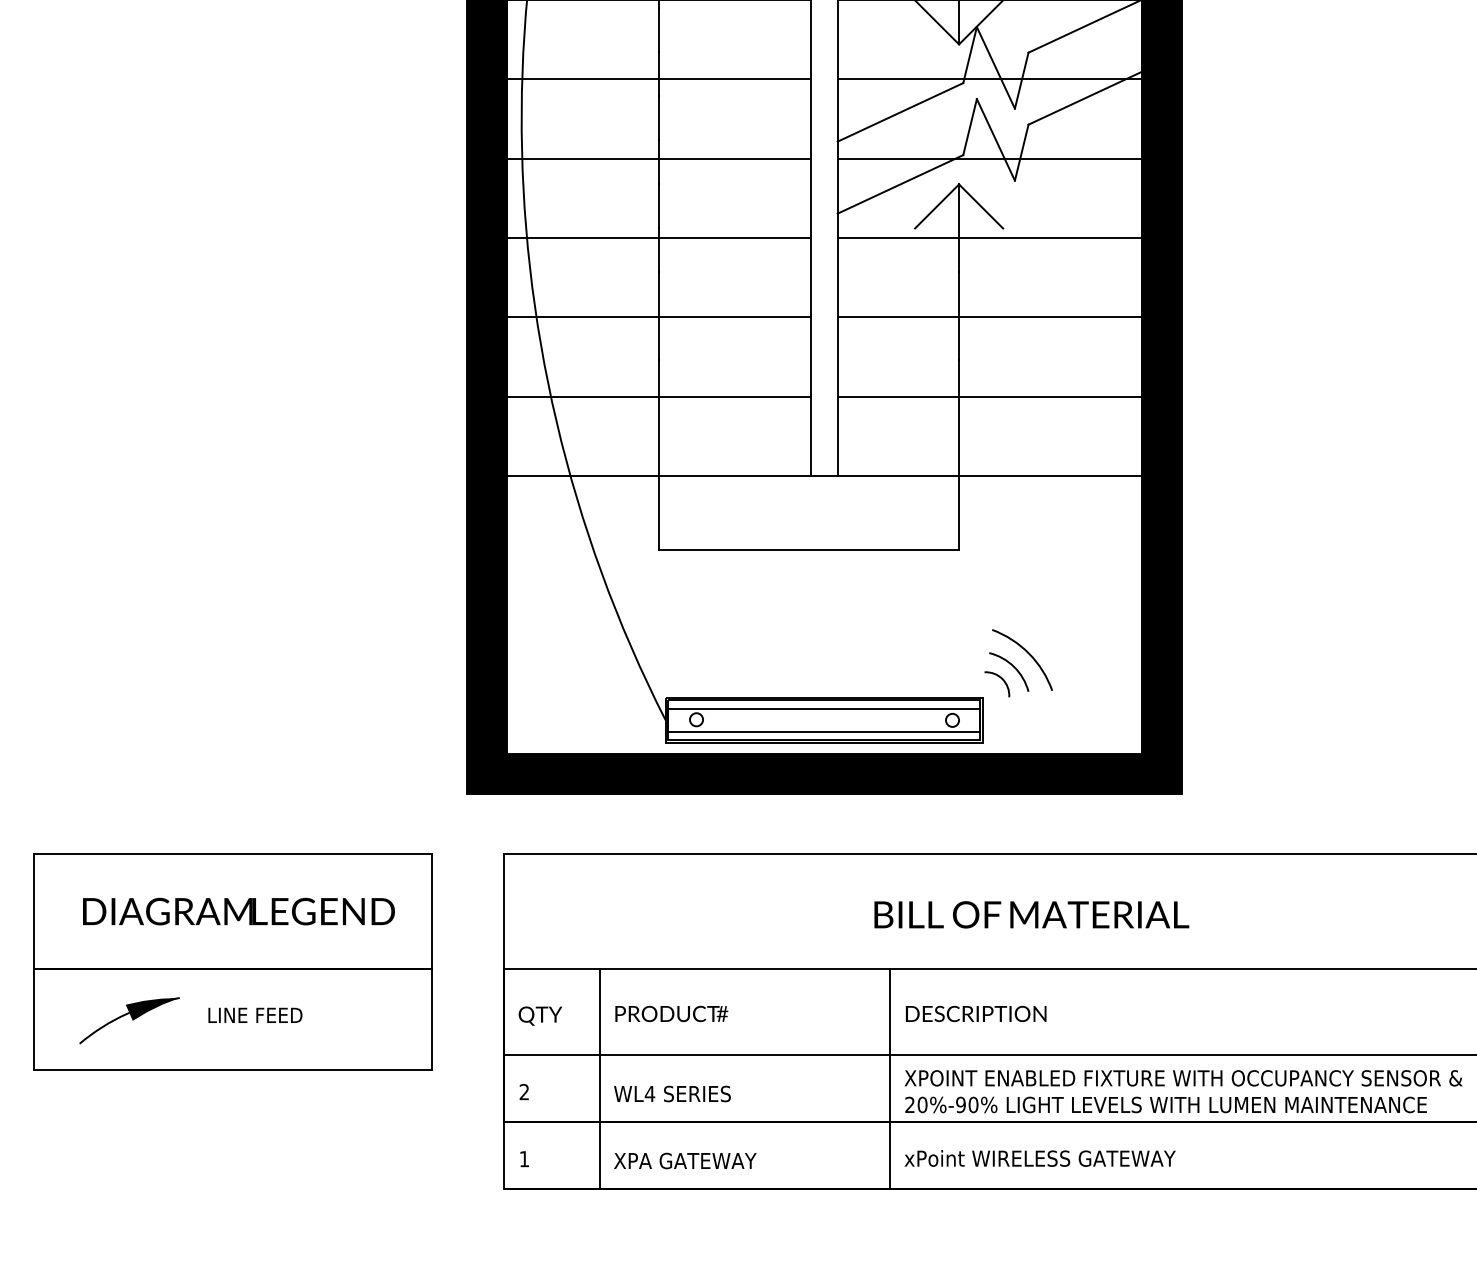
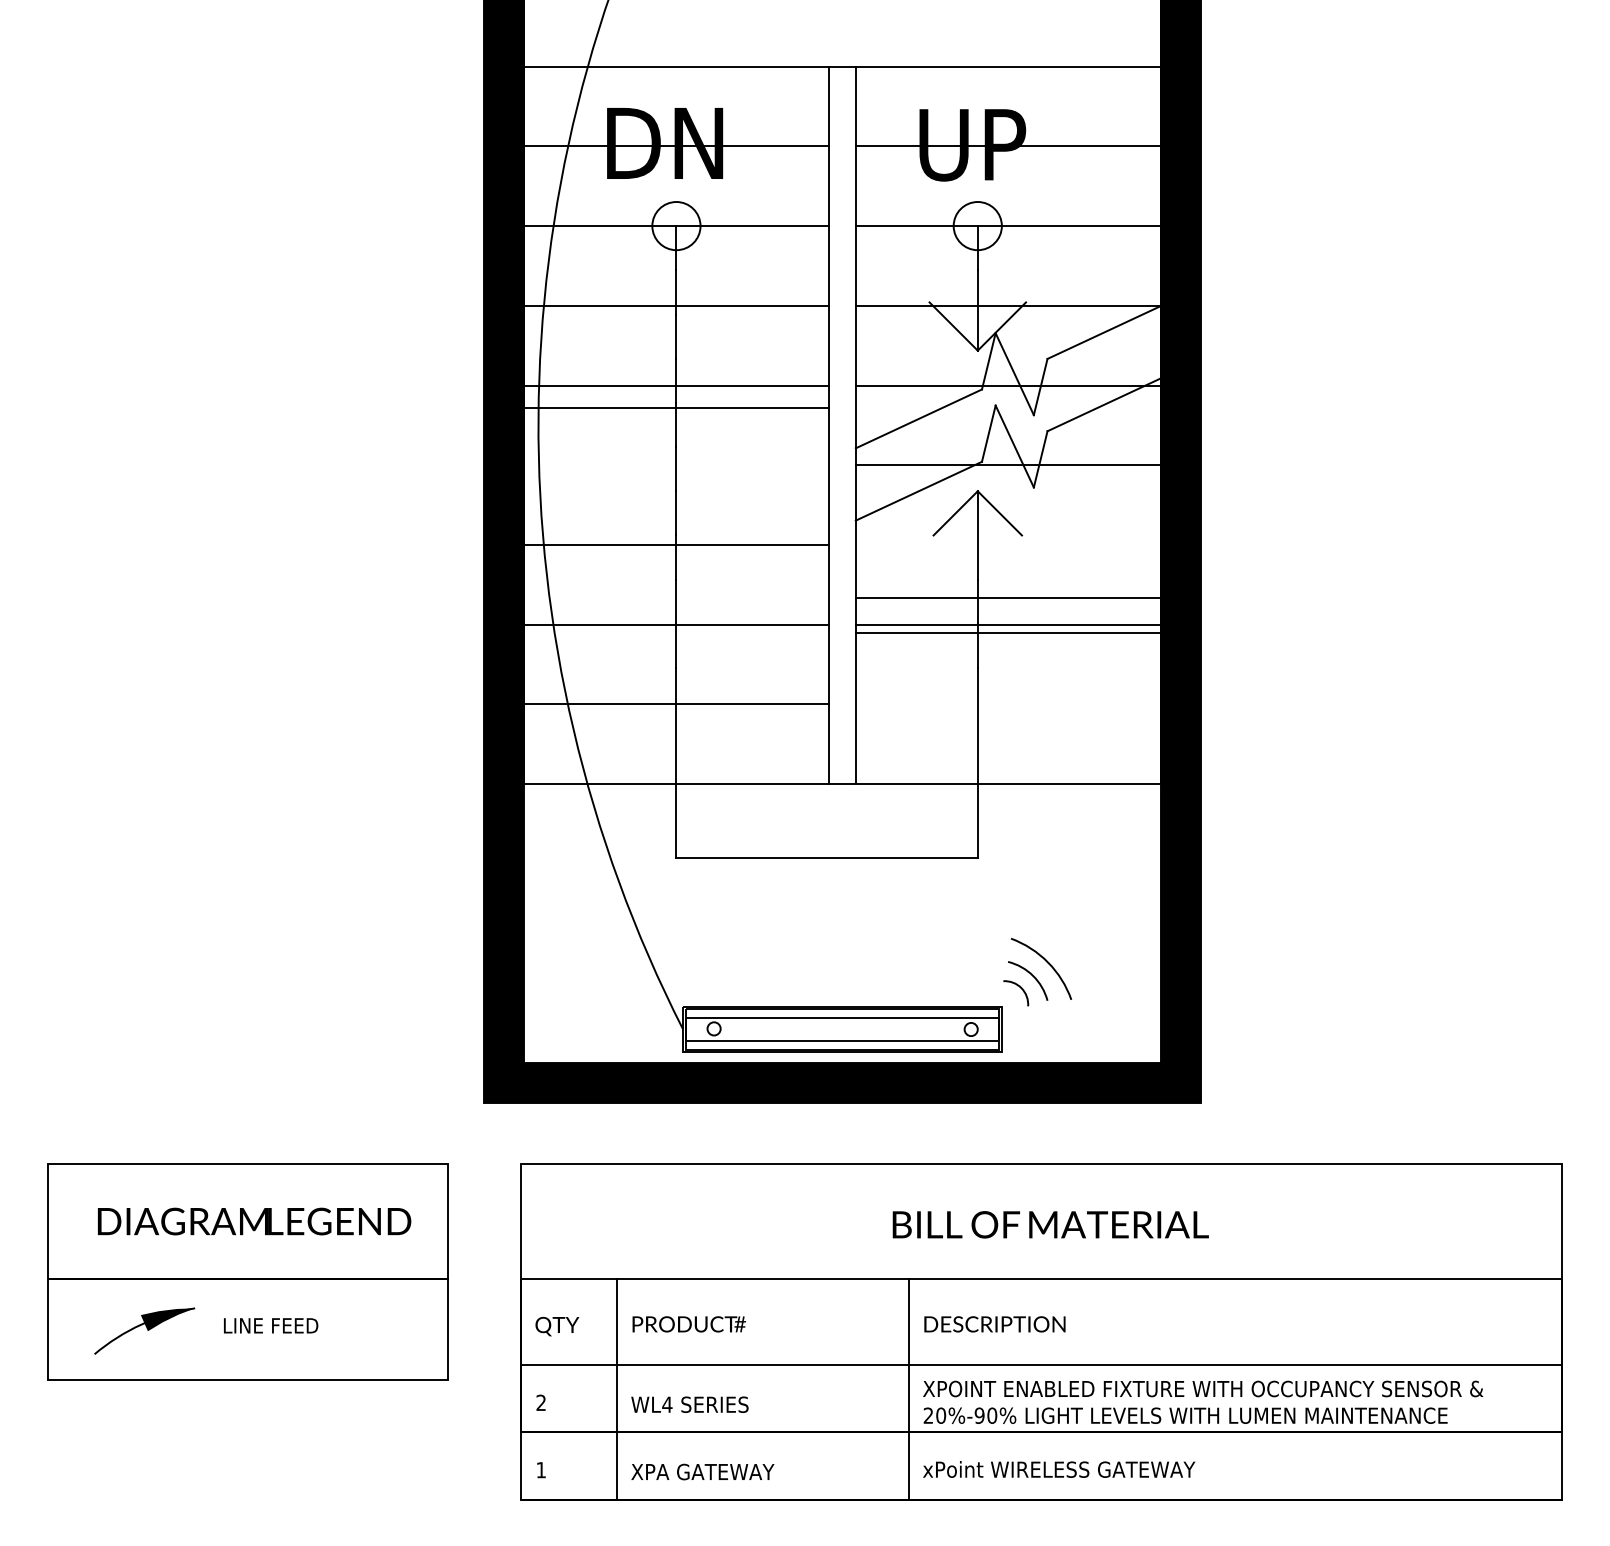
line: (659, 158) -> (676, 408), moved
line: (989, 237) -> (1008, 597), moved
line: (989, 396) -> (1008, 633), moved

